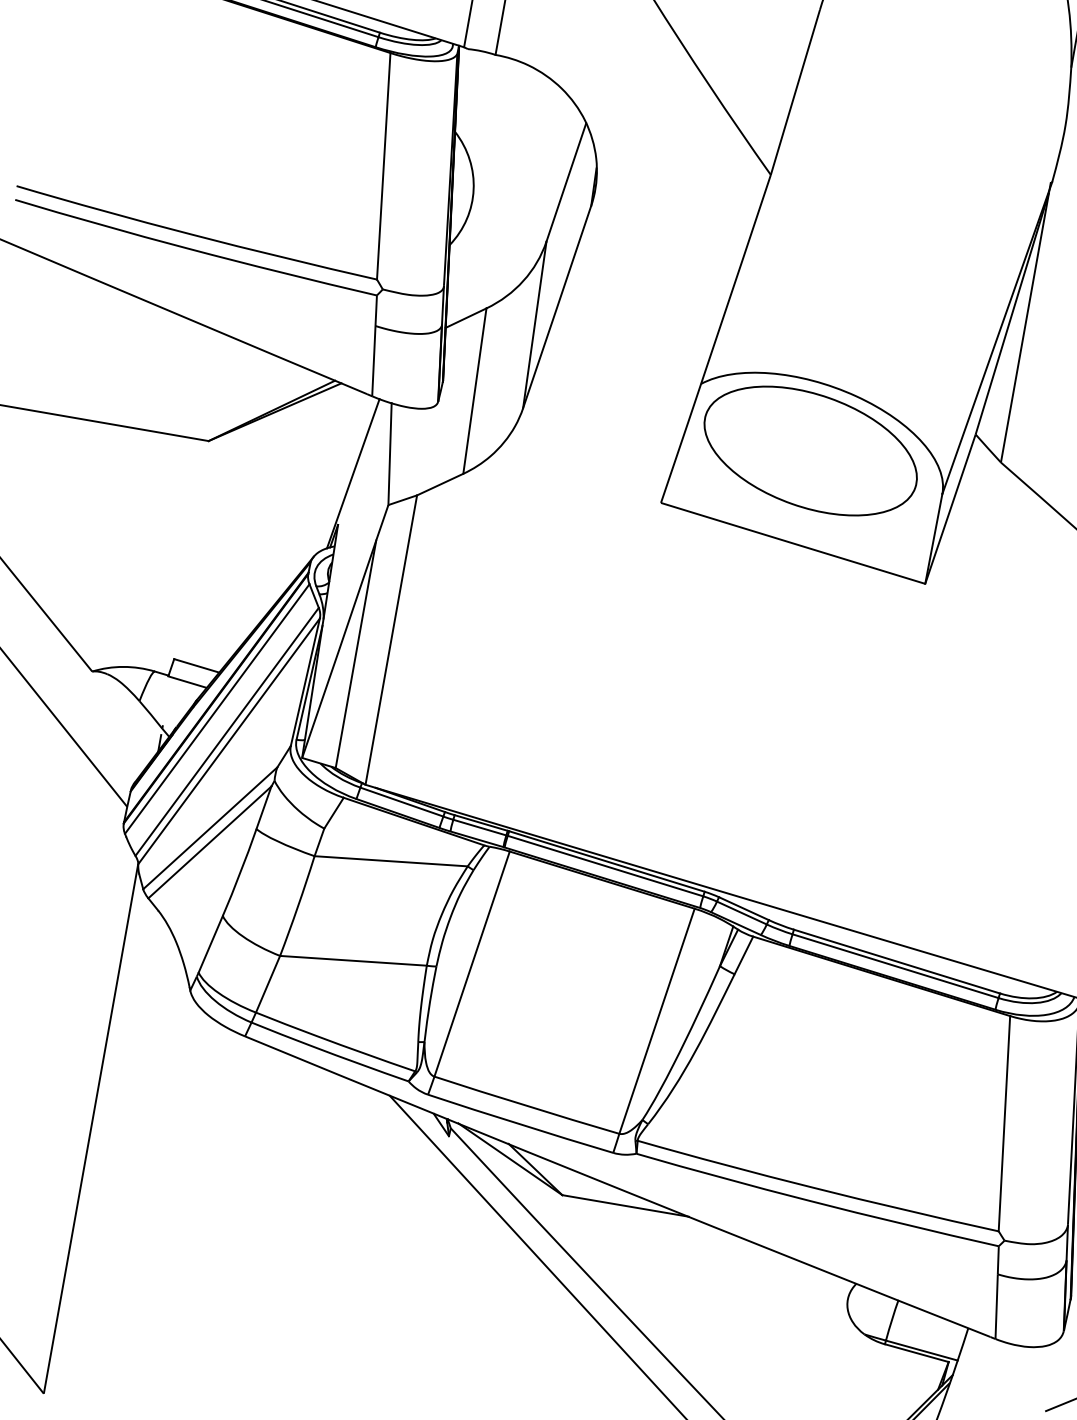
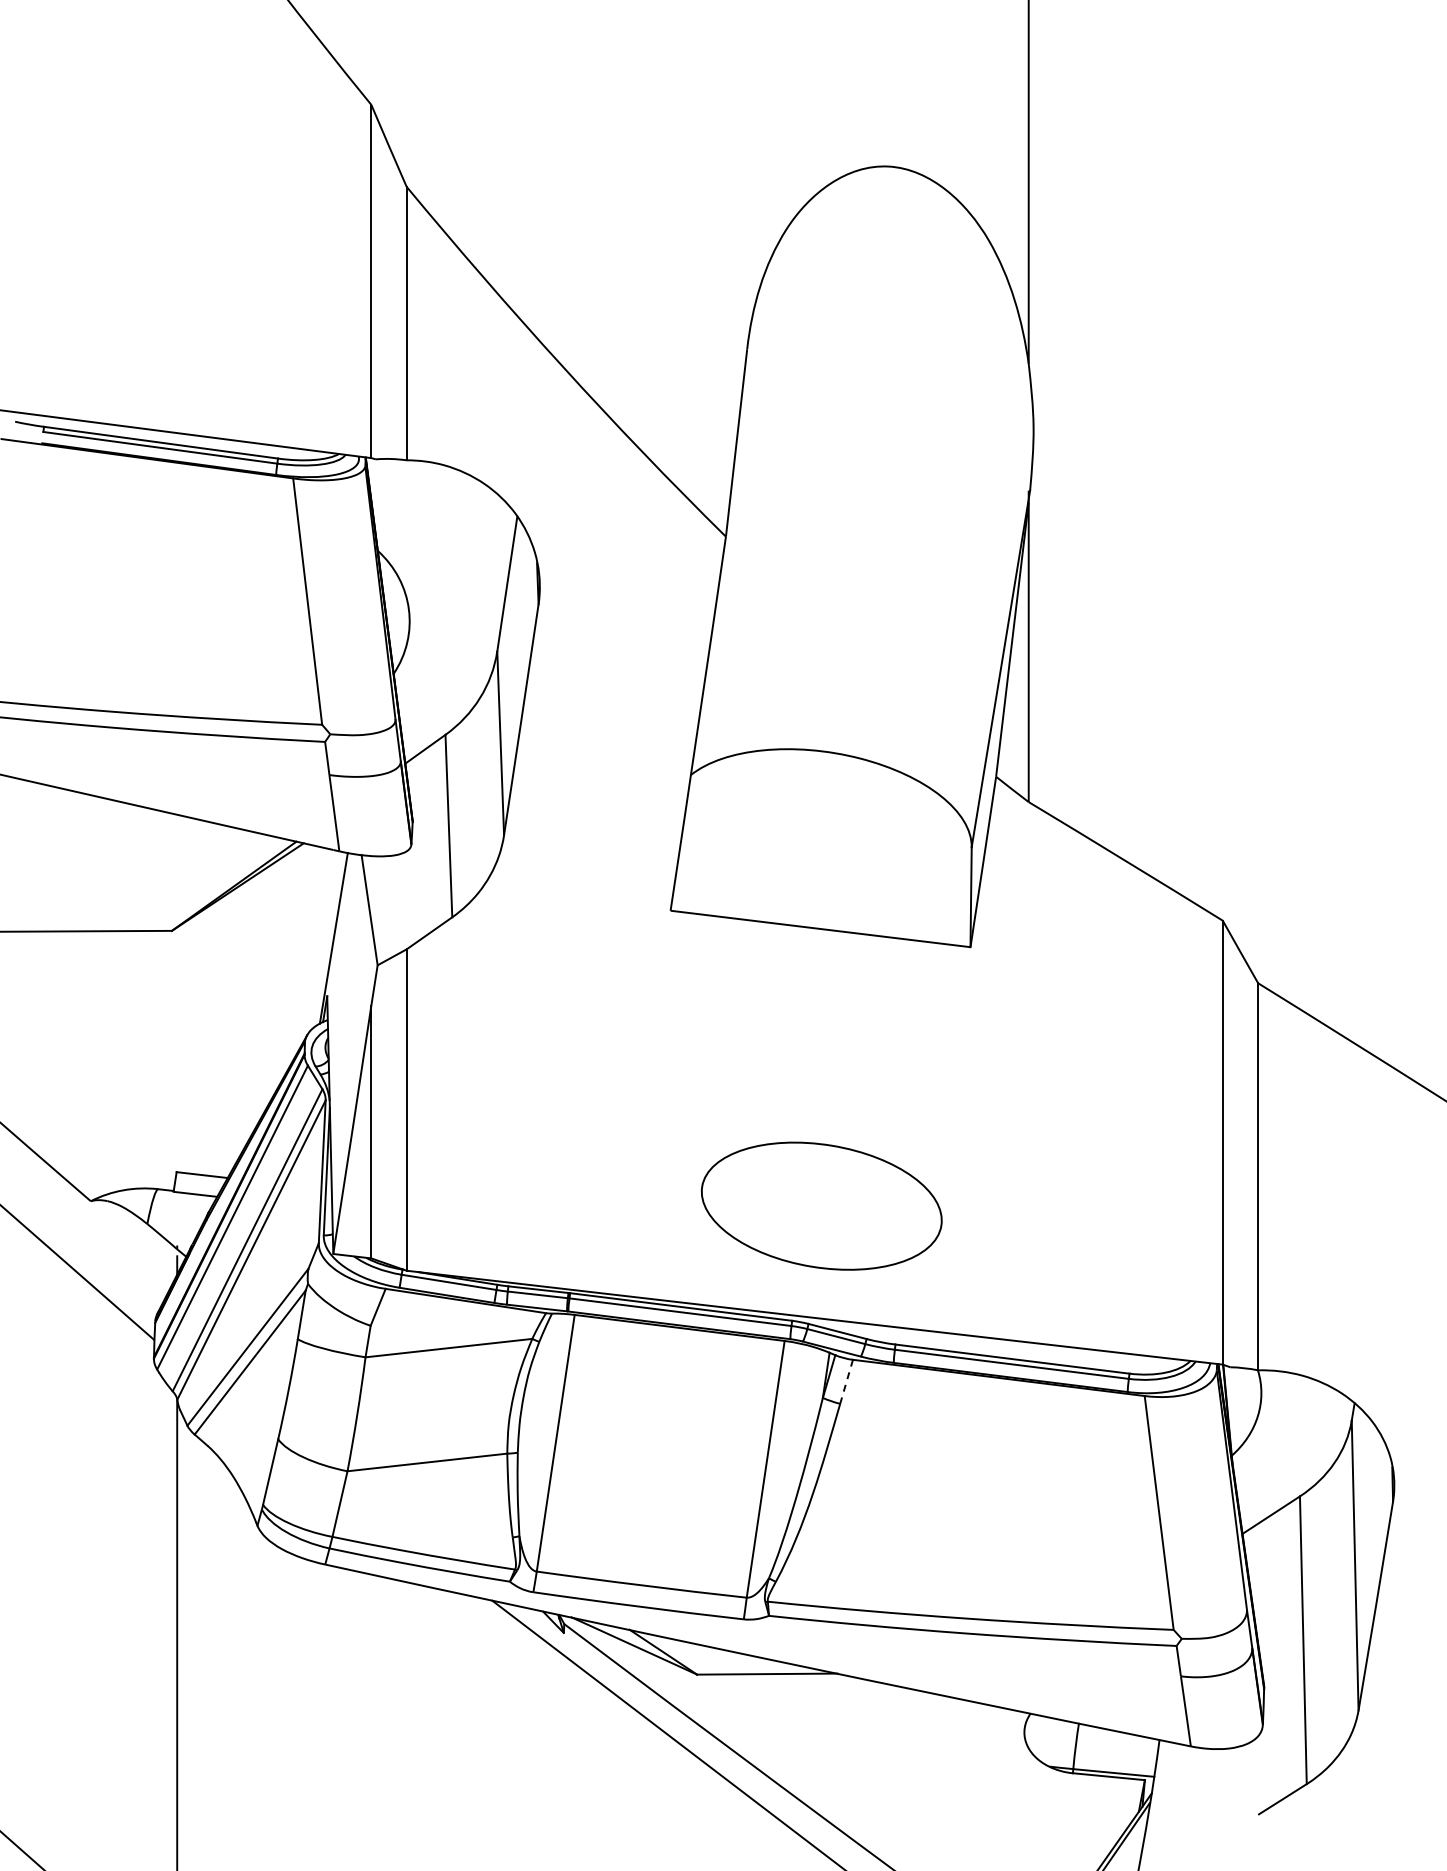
part: (810, 450) -> (821, 1205), moved
line: (743, 955) -> (846, 1381), solid -> dashed

